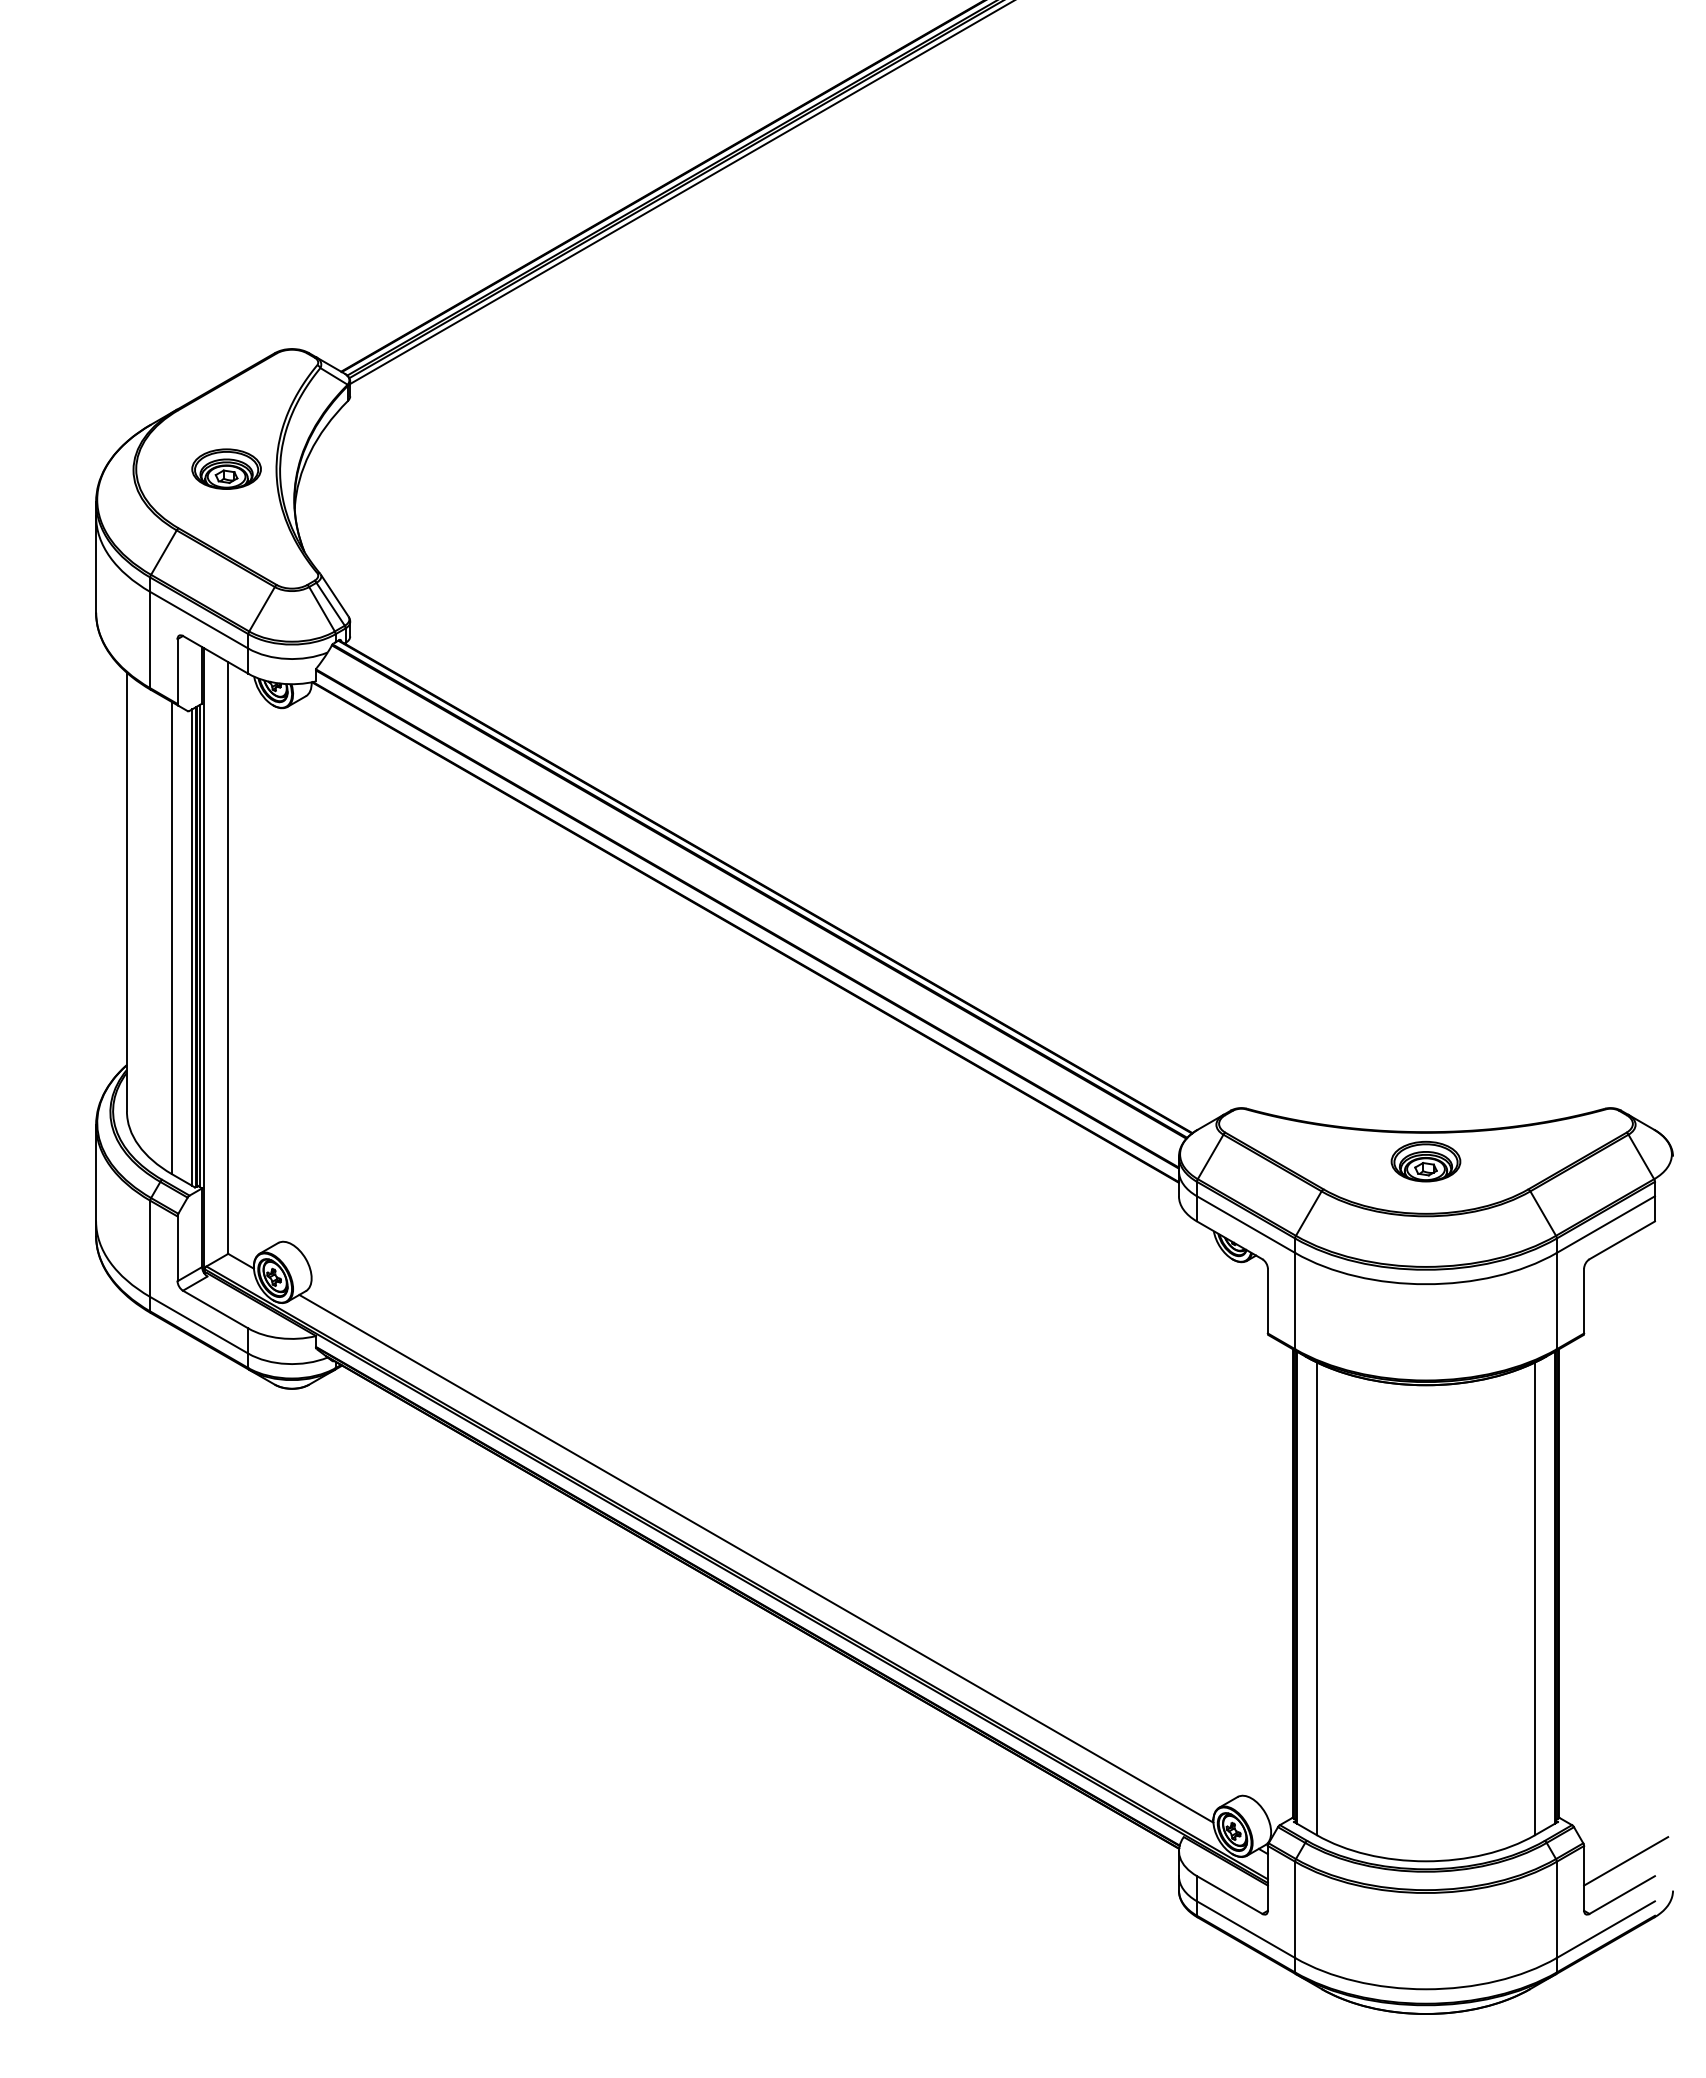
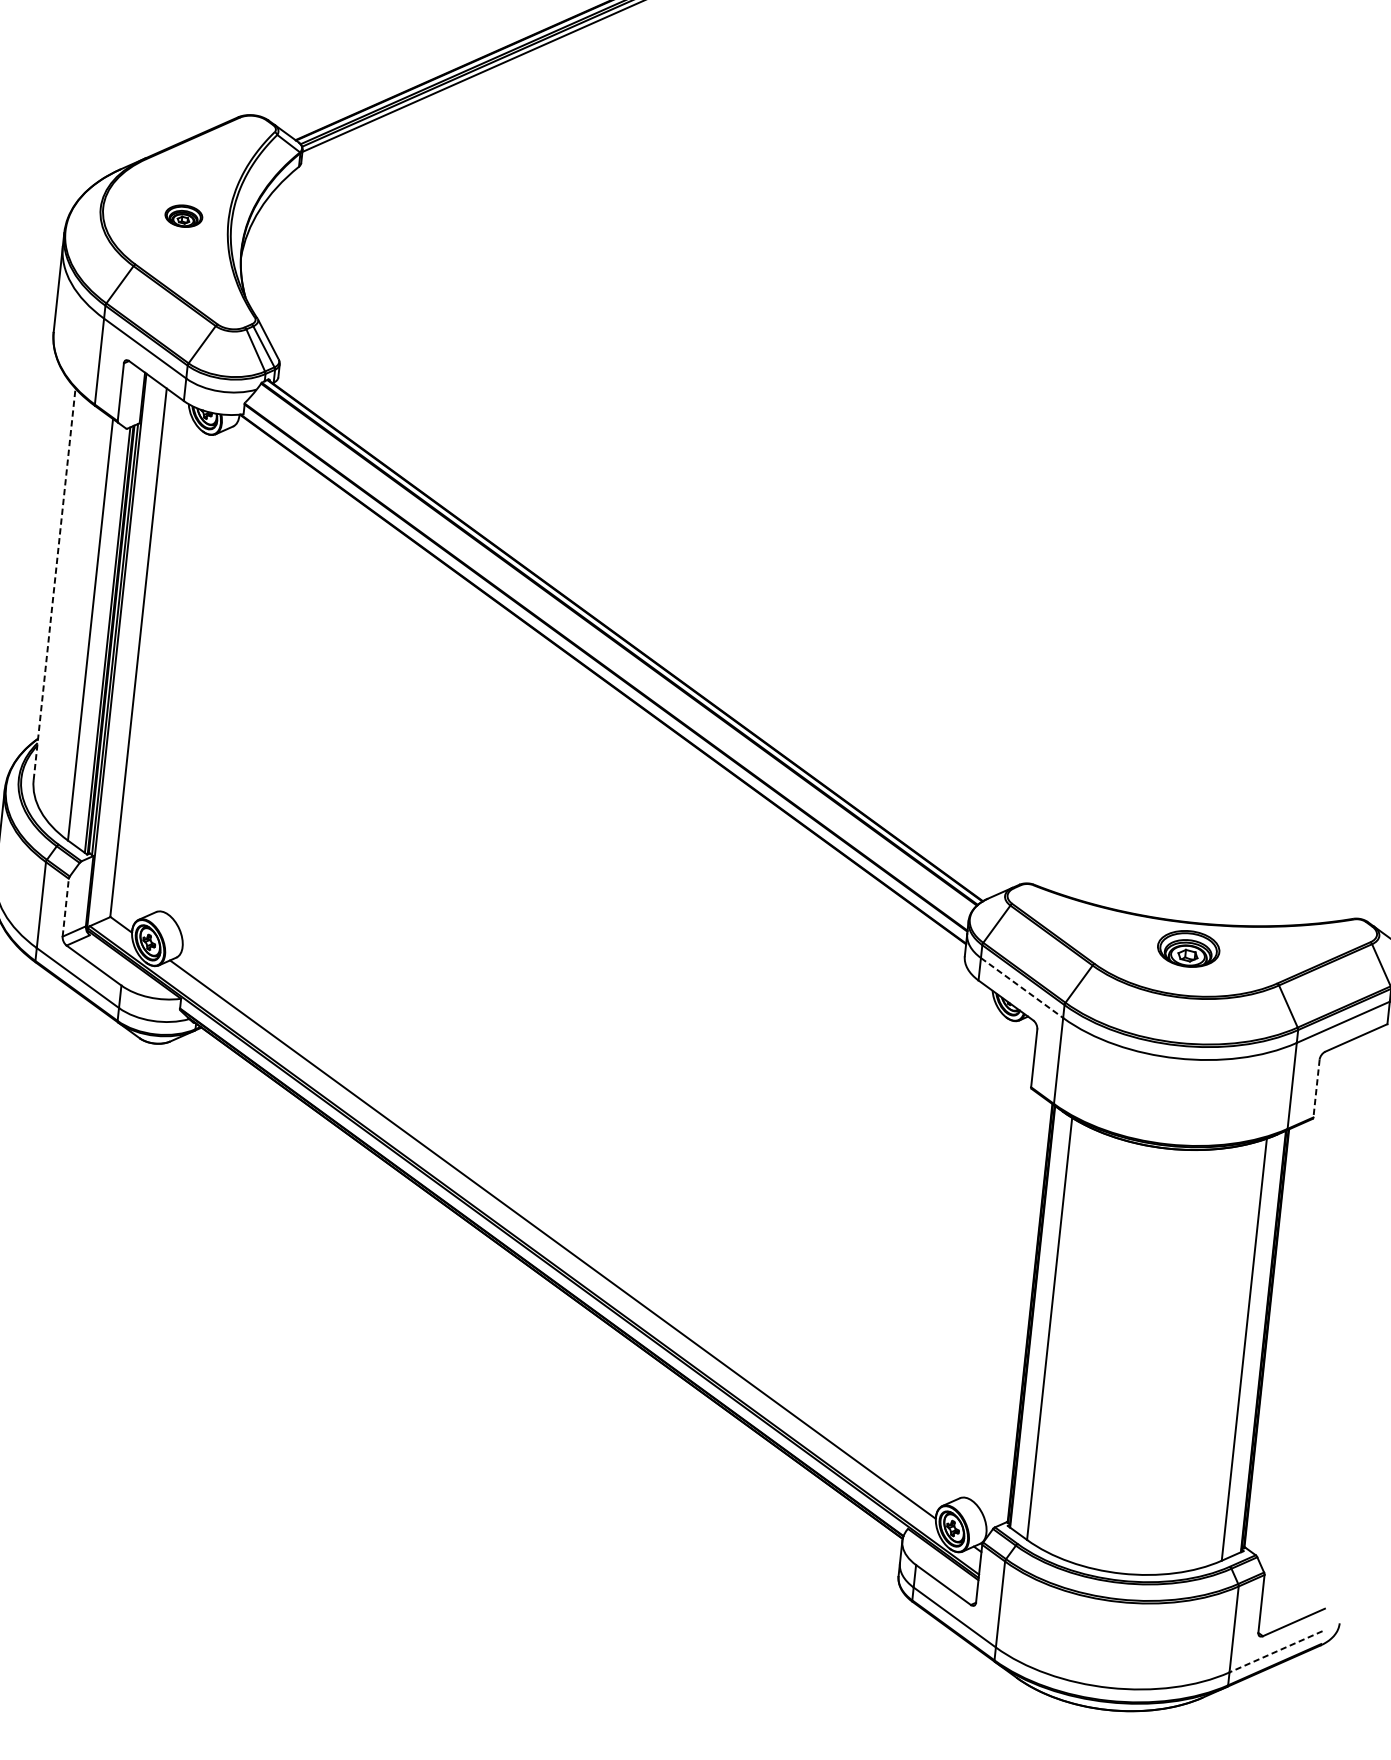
part: (226, 468) -> (183, 215), size x0.6
line: (126, 891) -> (54, 583), solid -> dashed
line: (1246, 1224) -> (1022, 987), solid -> dashed
line: (177, 1248) -> (65, 907), solid -> dashed
line: (1584, 1301) -> (1316, 1088), solid -> dashed
line: (1626, 1861) -> (1300, 1592), removed
line: (1605, 1929) -> (1275, 1651), solid -> dashed

